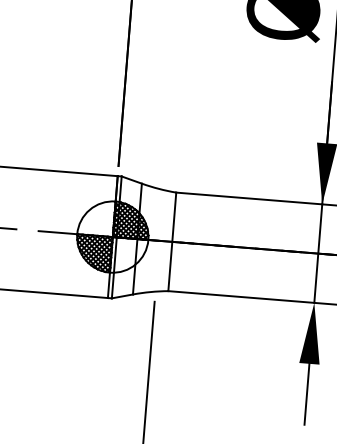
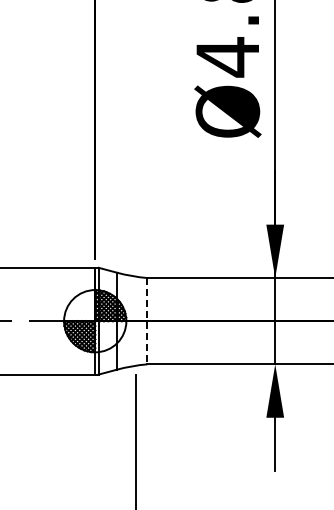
line: (172, 242) -> (147, 321), solid -> dashed

